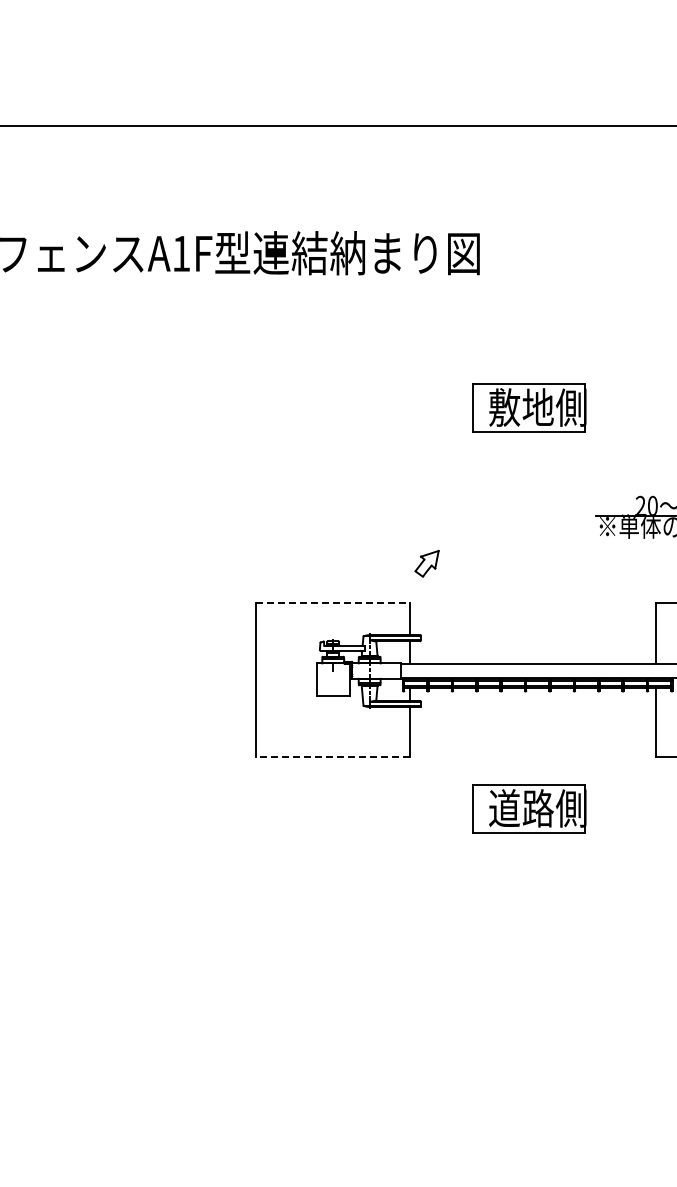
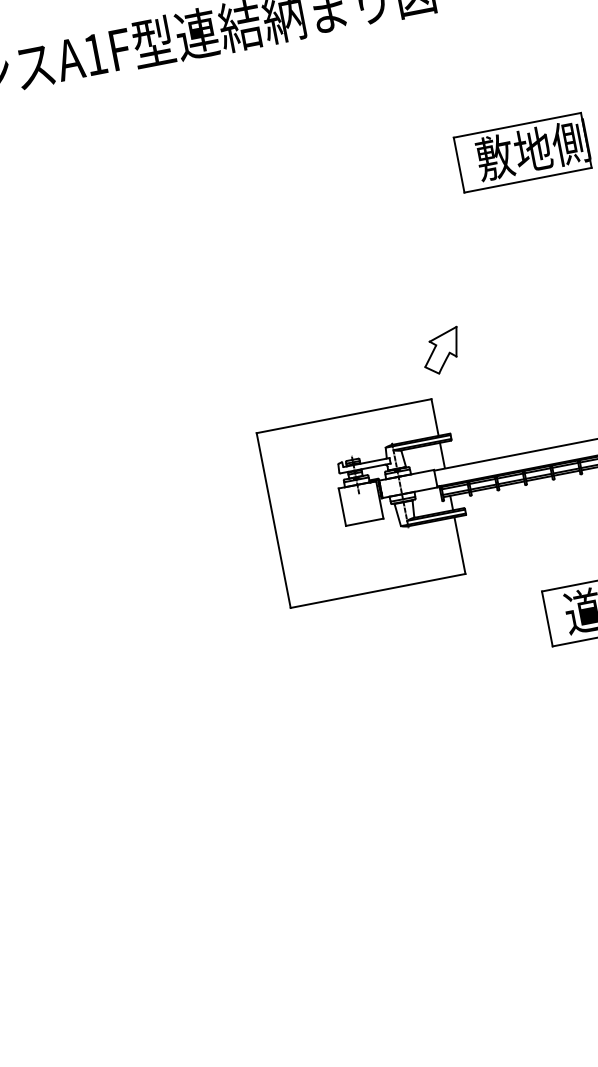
part: (426, 563) -> (440, 351), size x1.43
line: (333, 602) -> (344, 415), dashed -> solid
line: (332, 757) -> (377, 591), dashed -> solid

